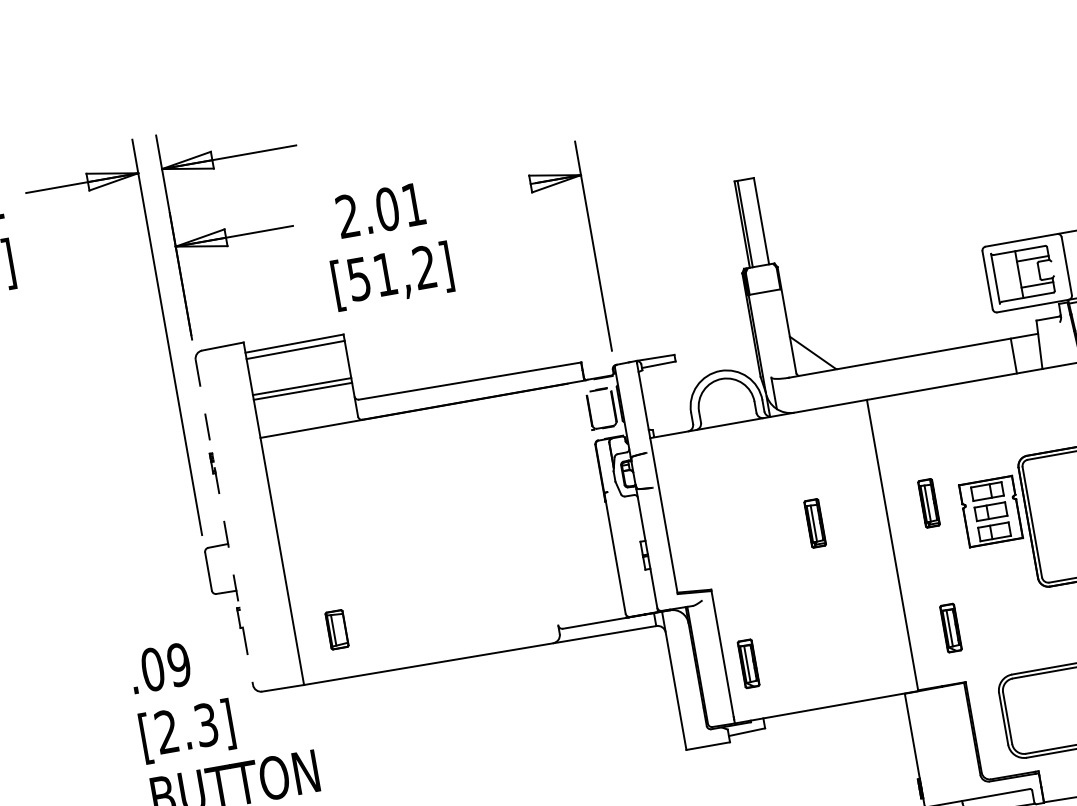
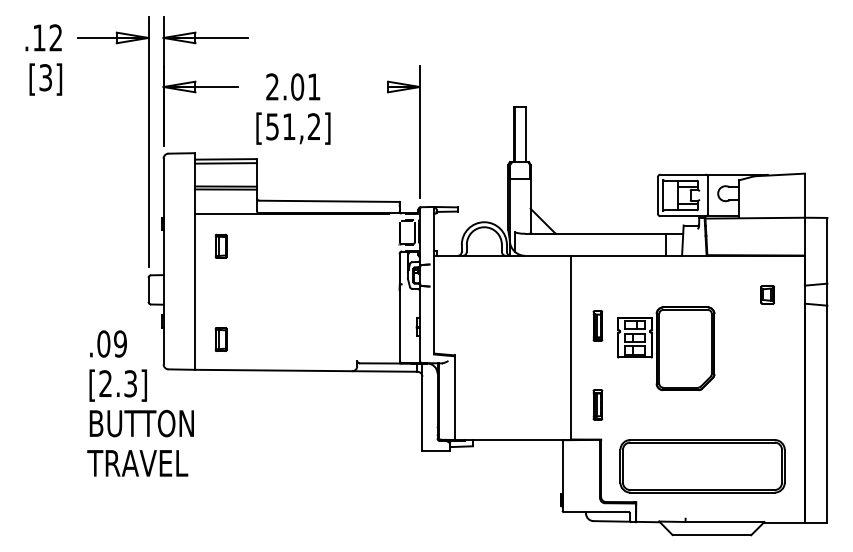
part: (309, 481) -> (220, 245), added
line: (224, 522) -> (163, 261), dashed -> solid
part: (814, 522) -> (525, 325), removed
part: (747, 663) -> (469, 404), removed

